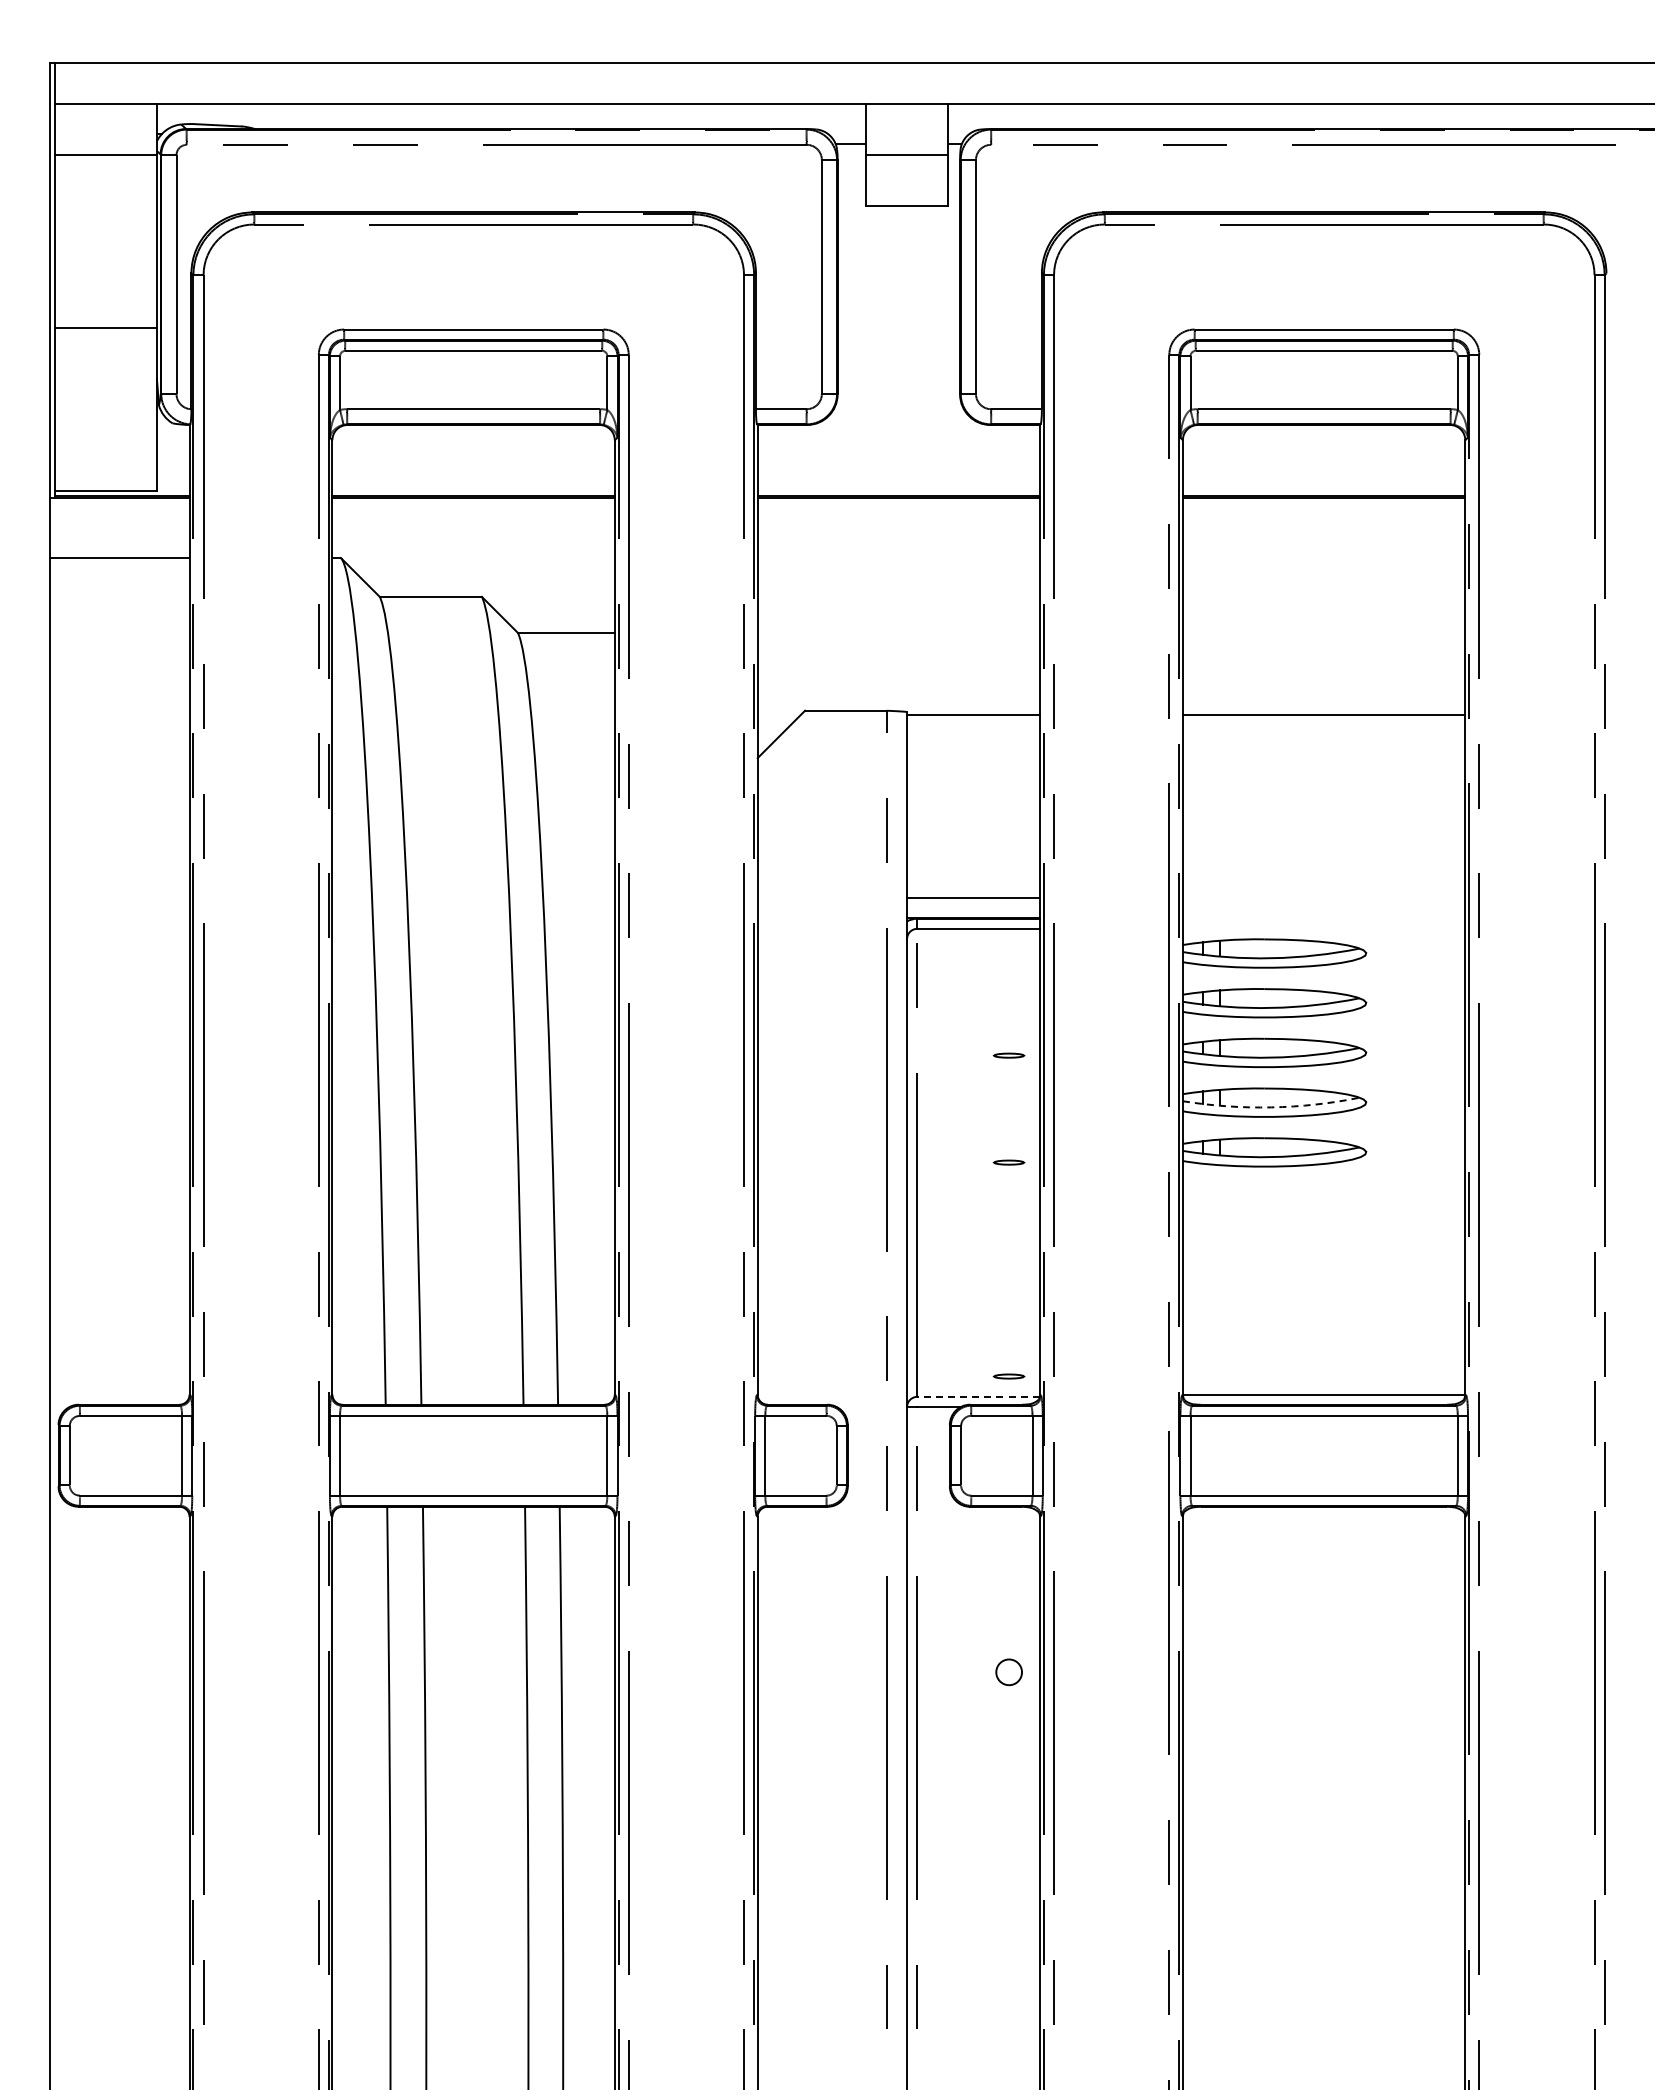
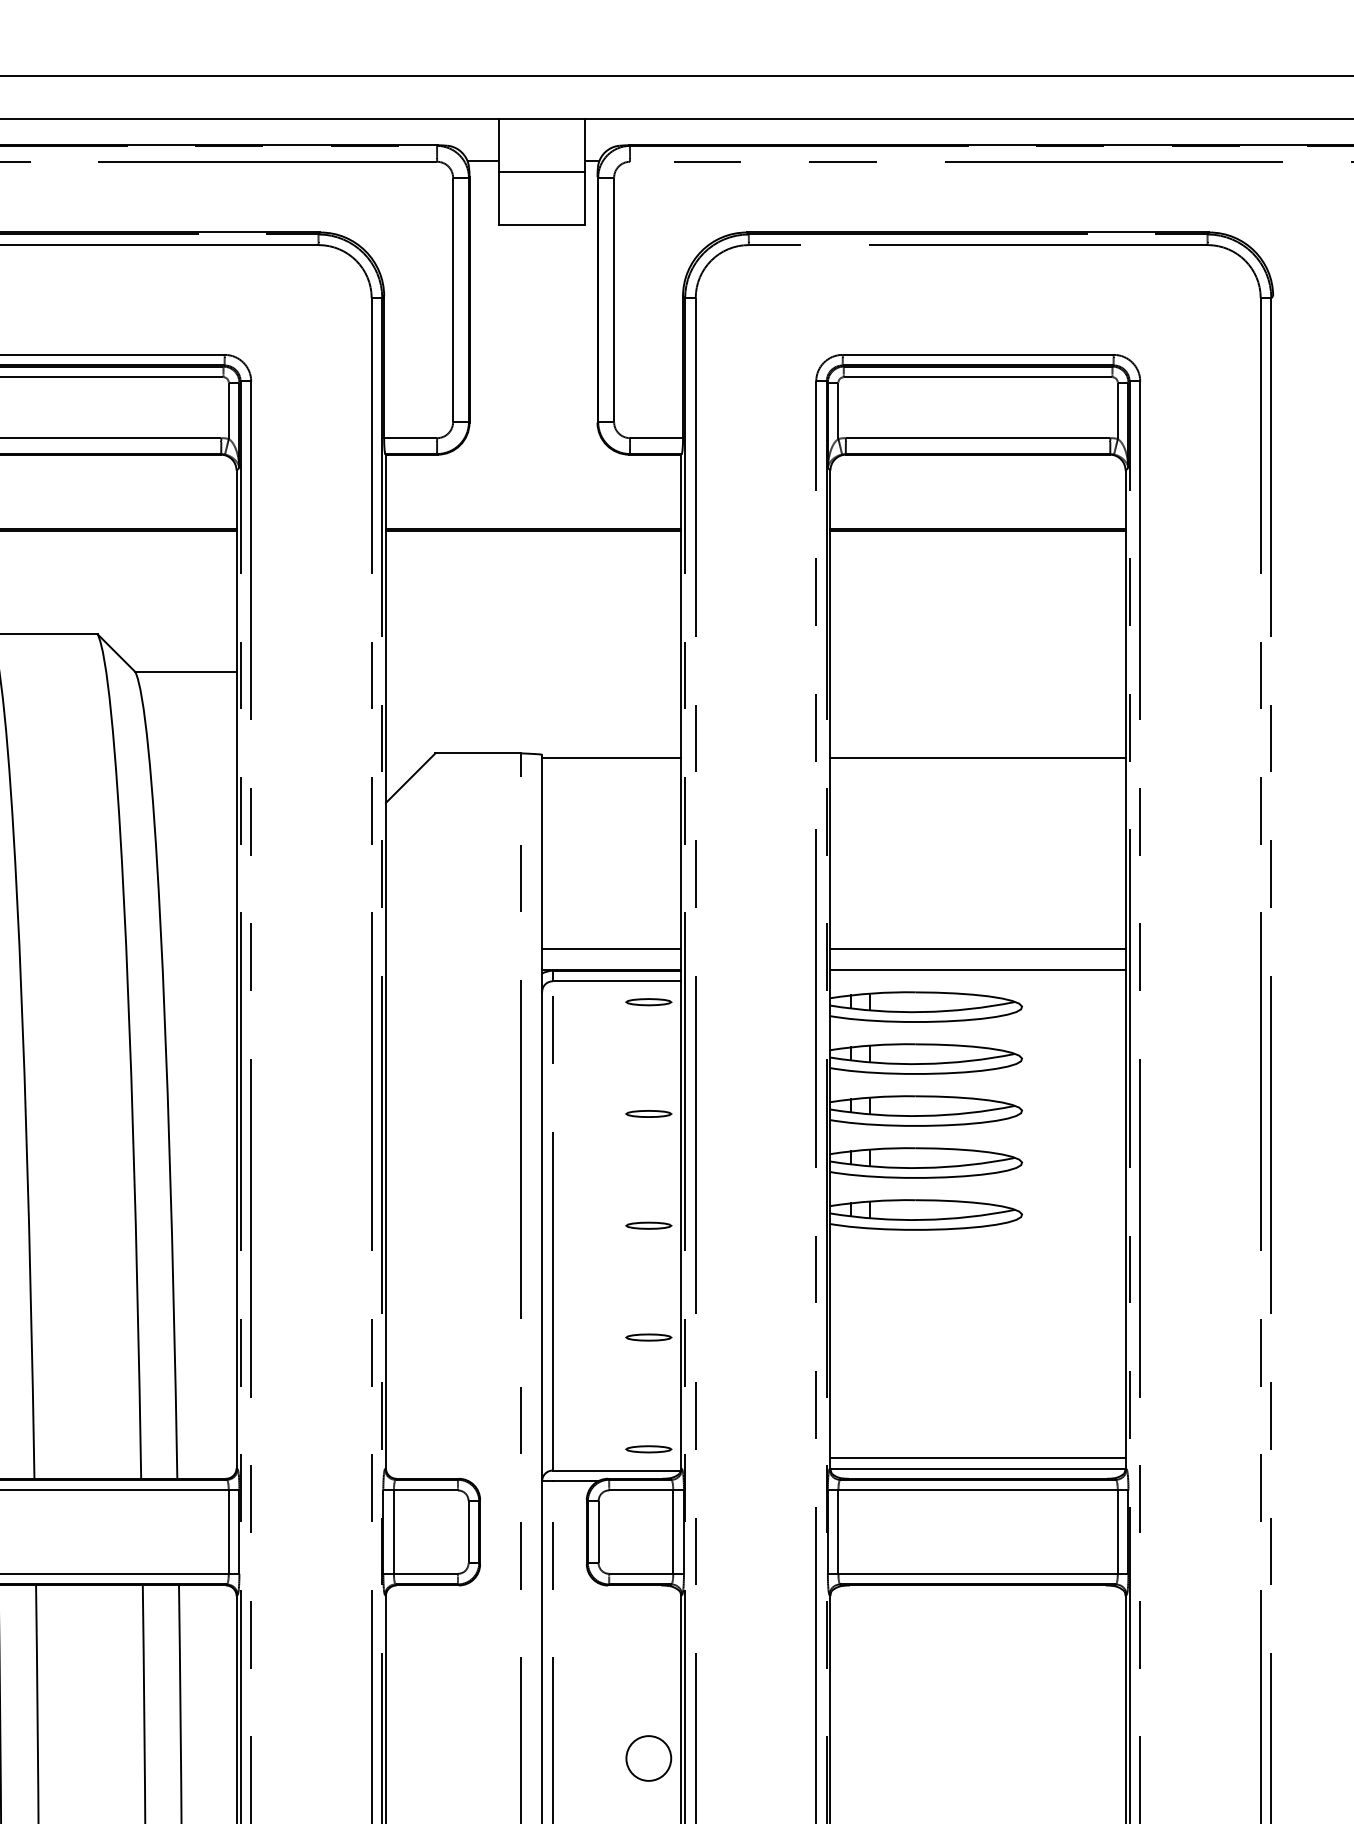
line: (1323, 897) -> (977, 948), added
line: (1323, 918) -> (977, 970), added
part: (1008, 948) -> (648, 1001), added
part: (1008, 1055) -> (648, 1113), size x1.43
arc: (1271, 1107) -> (923, 1168), dashed -> solid
part: (1008, 1162) -> (648, 1225), size x1.43
part: (1008, 1269) -> (648, 1337), added
part: (1008, 1376) -> (648, 1449), size x1.43
line: (1323, 1385) -> (977, 1458), added
line: (978, 1396) -> (616, 1470), dashed -> solid
circle: (1008, 1671) -> (648, 1757), size x1.67

